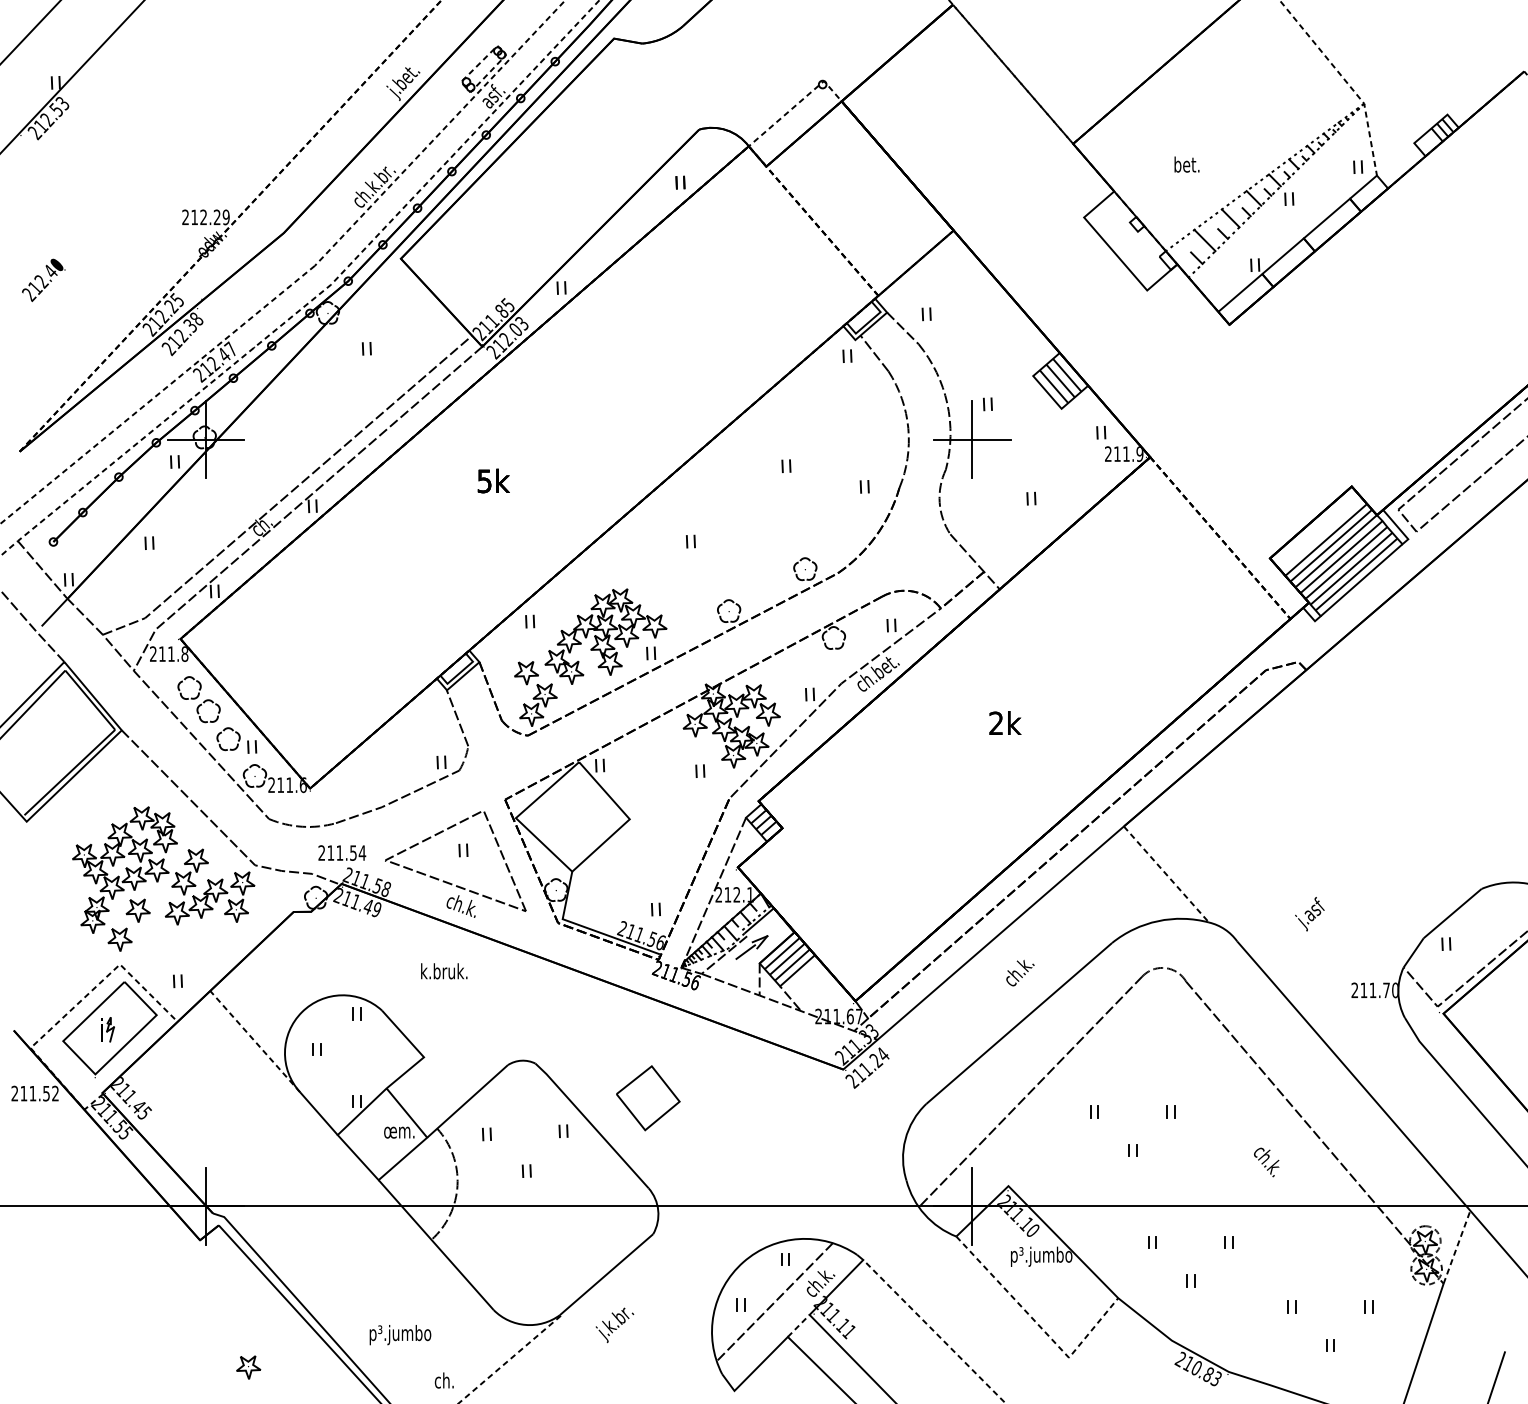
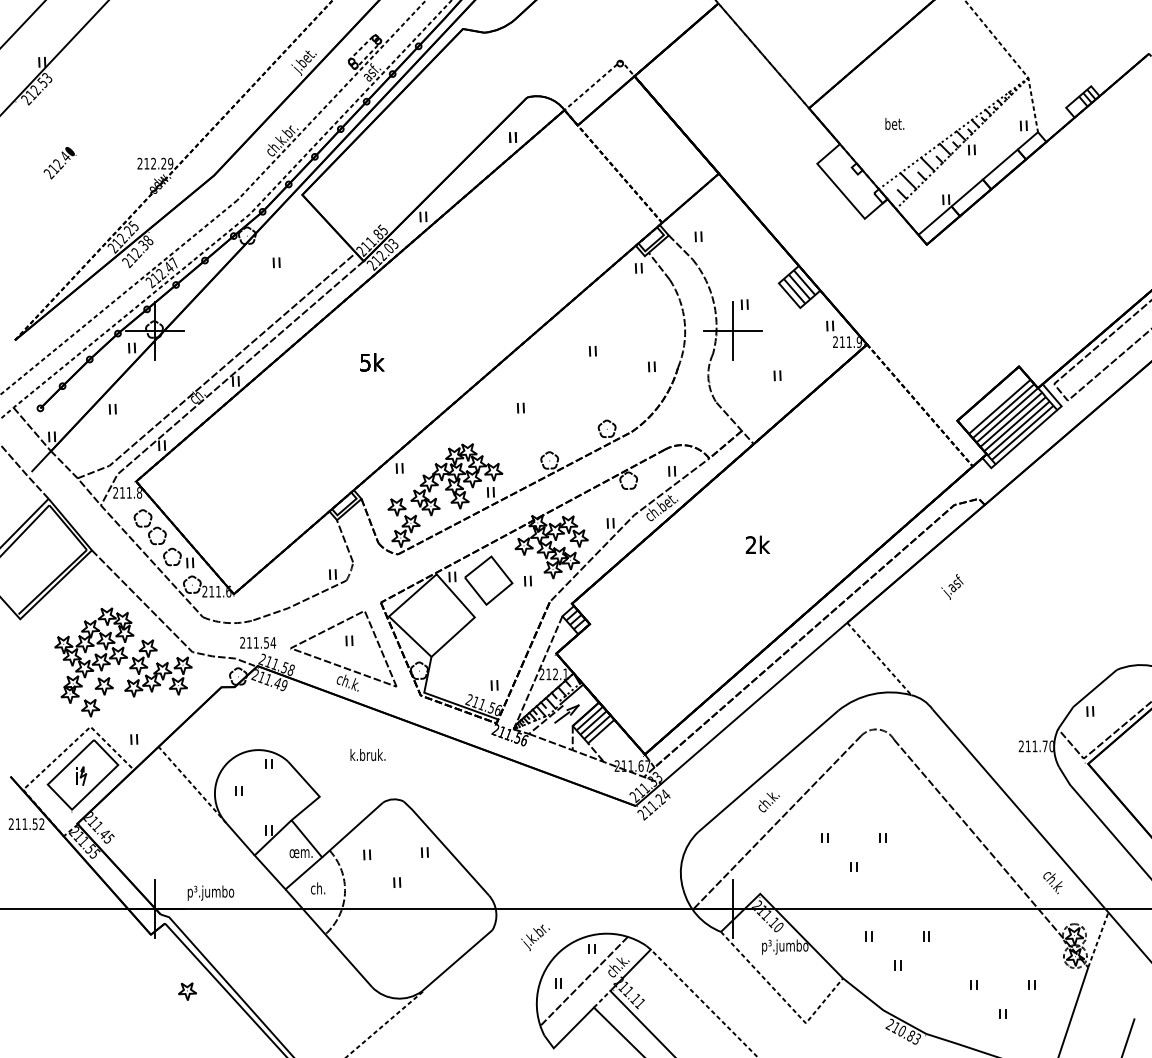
text: (42, 280) -> (59, 163), moved
text: (1309, 913) -> (952, 586), moved
text: (443, 970) -> (367, 754), moved
text: (1019, 973) -> (768, 802), moved
part: (647, 1098) -> (488, 580), moved
text: (1266, 1163) -> (1052, 883), moved
text: (614, 1324) -> (535, 937), moved
text: (399, 1334) -> (210, 892), moved
part: (248, 1367) -> (187, 991), moved
text: (444, 1380) -> (318, 888), moved

